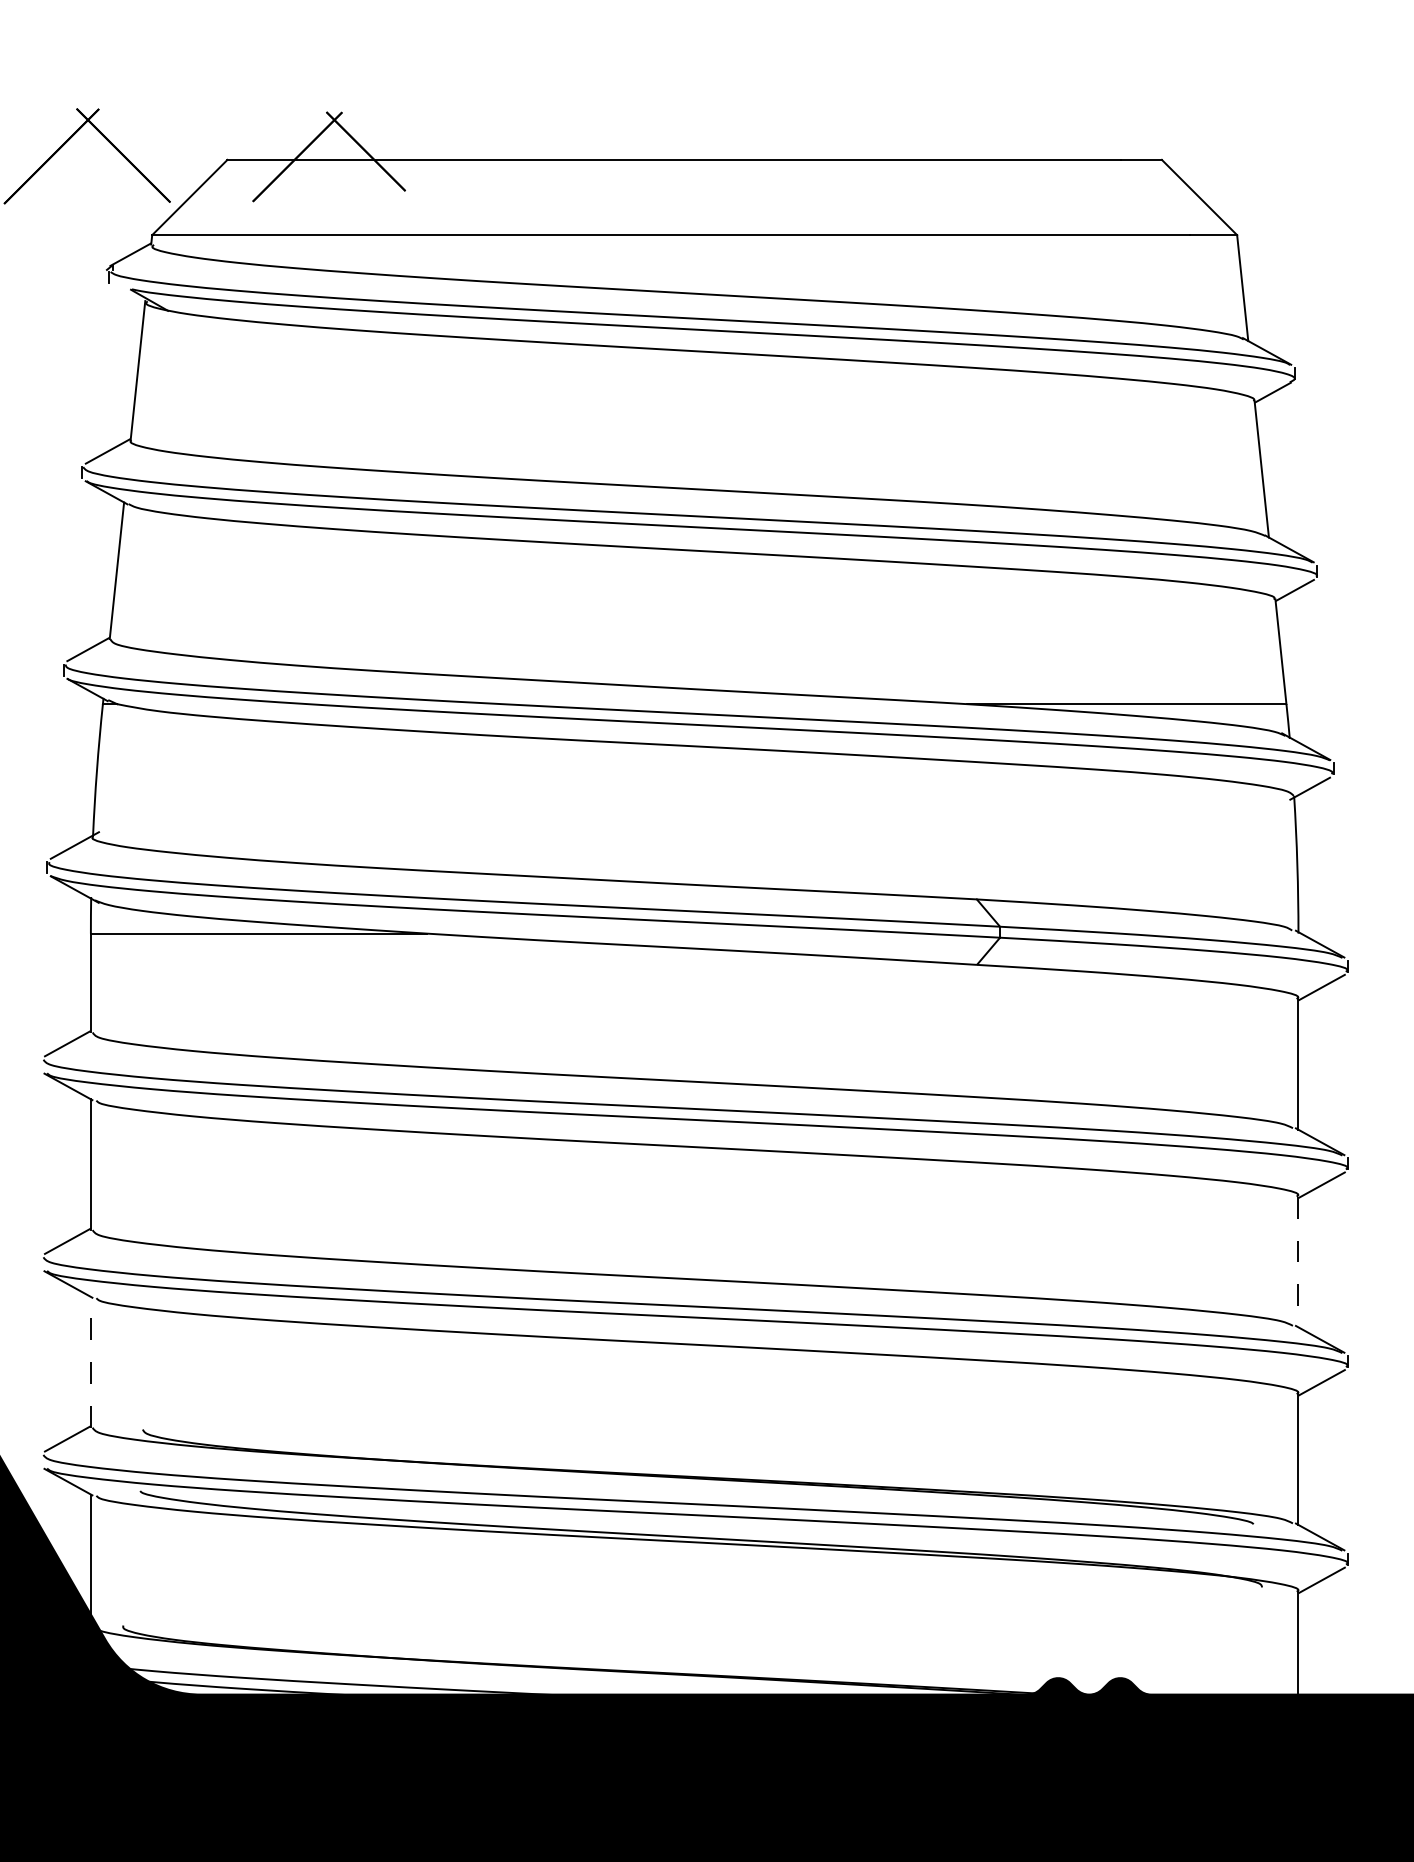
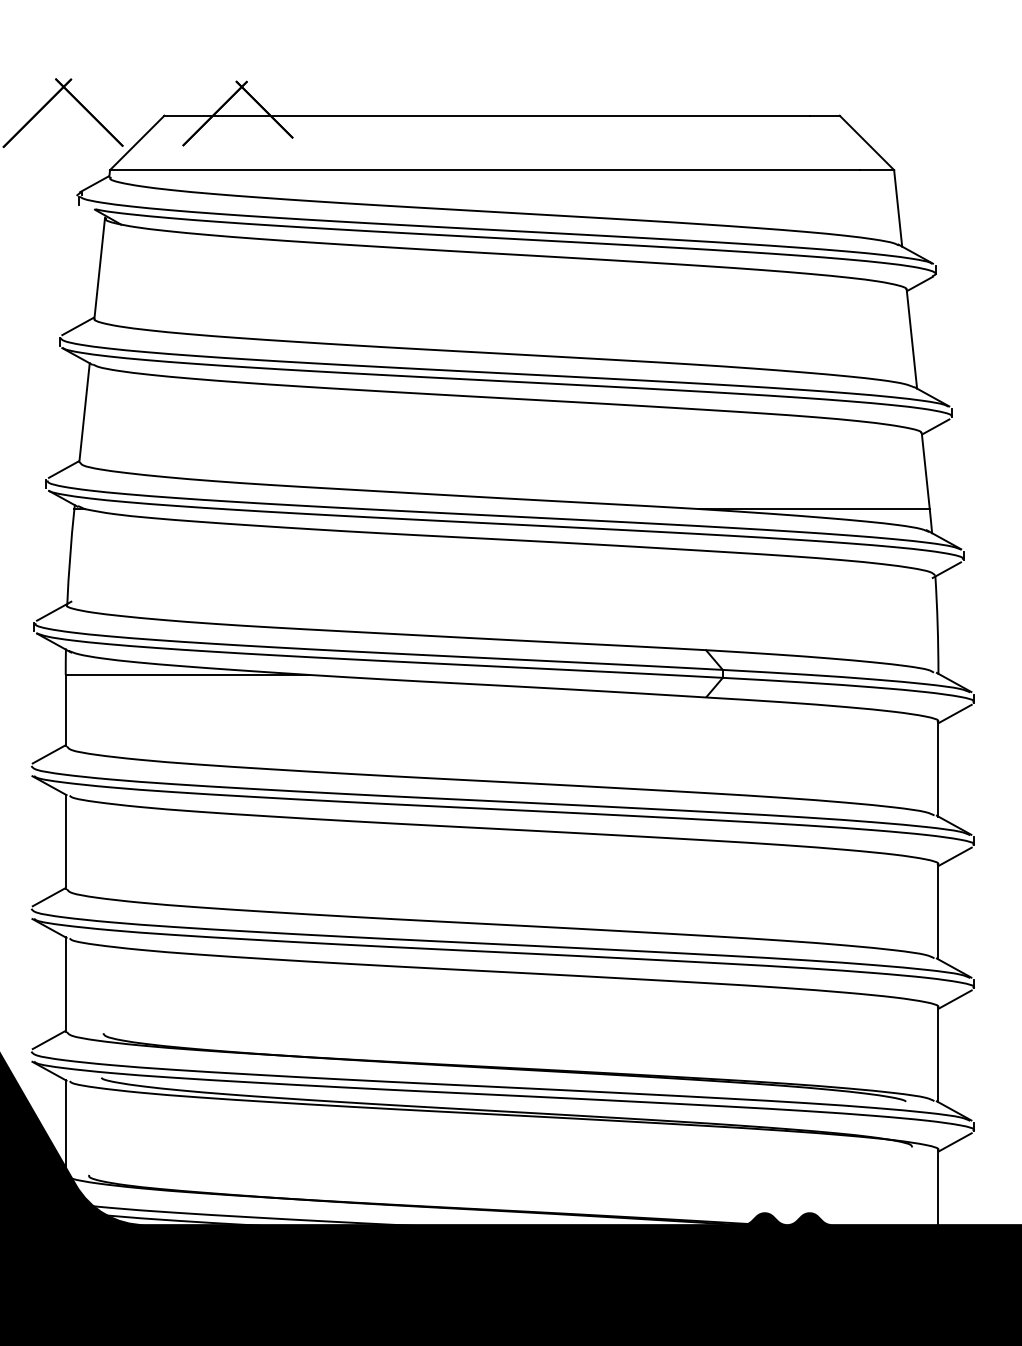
line: (1298, 1262) -> (938, 912), dashed -> solid
line: (90, 1361) -> (65, 984), dashed -> solid

